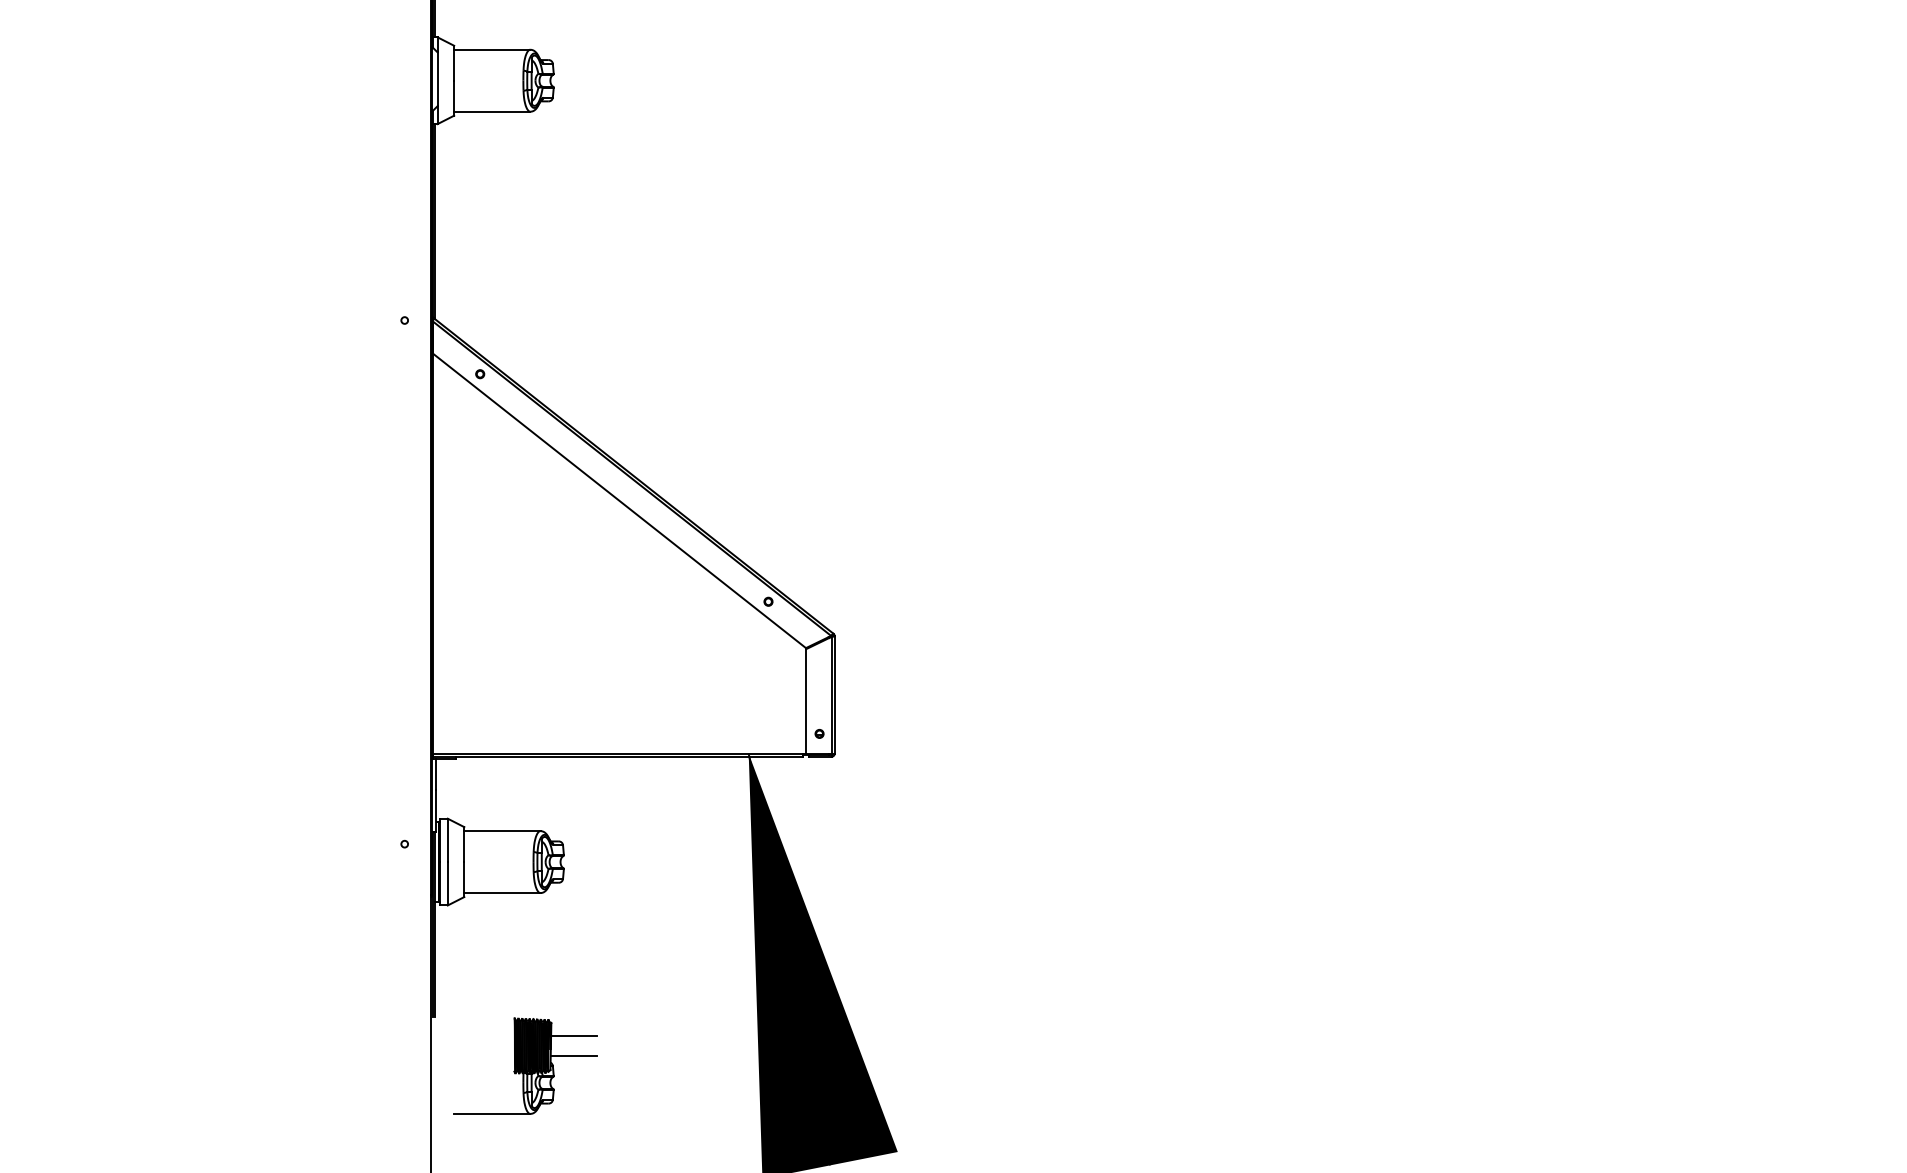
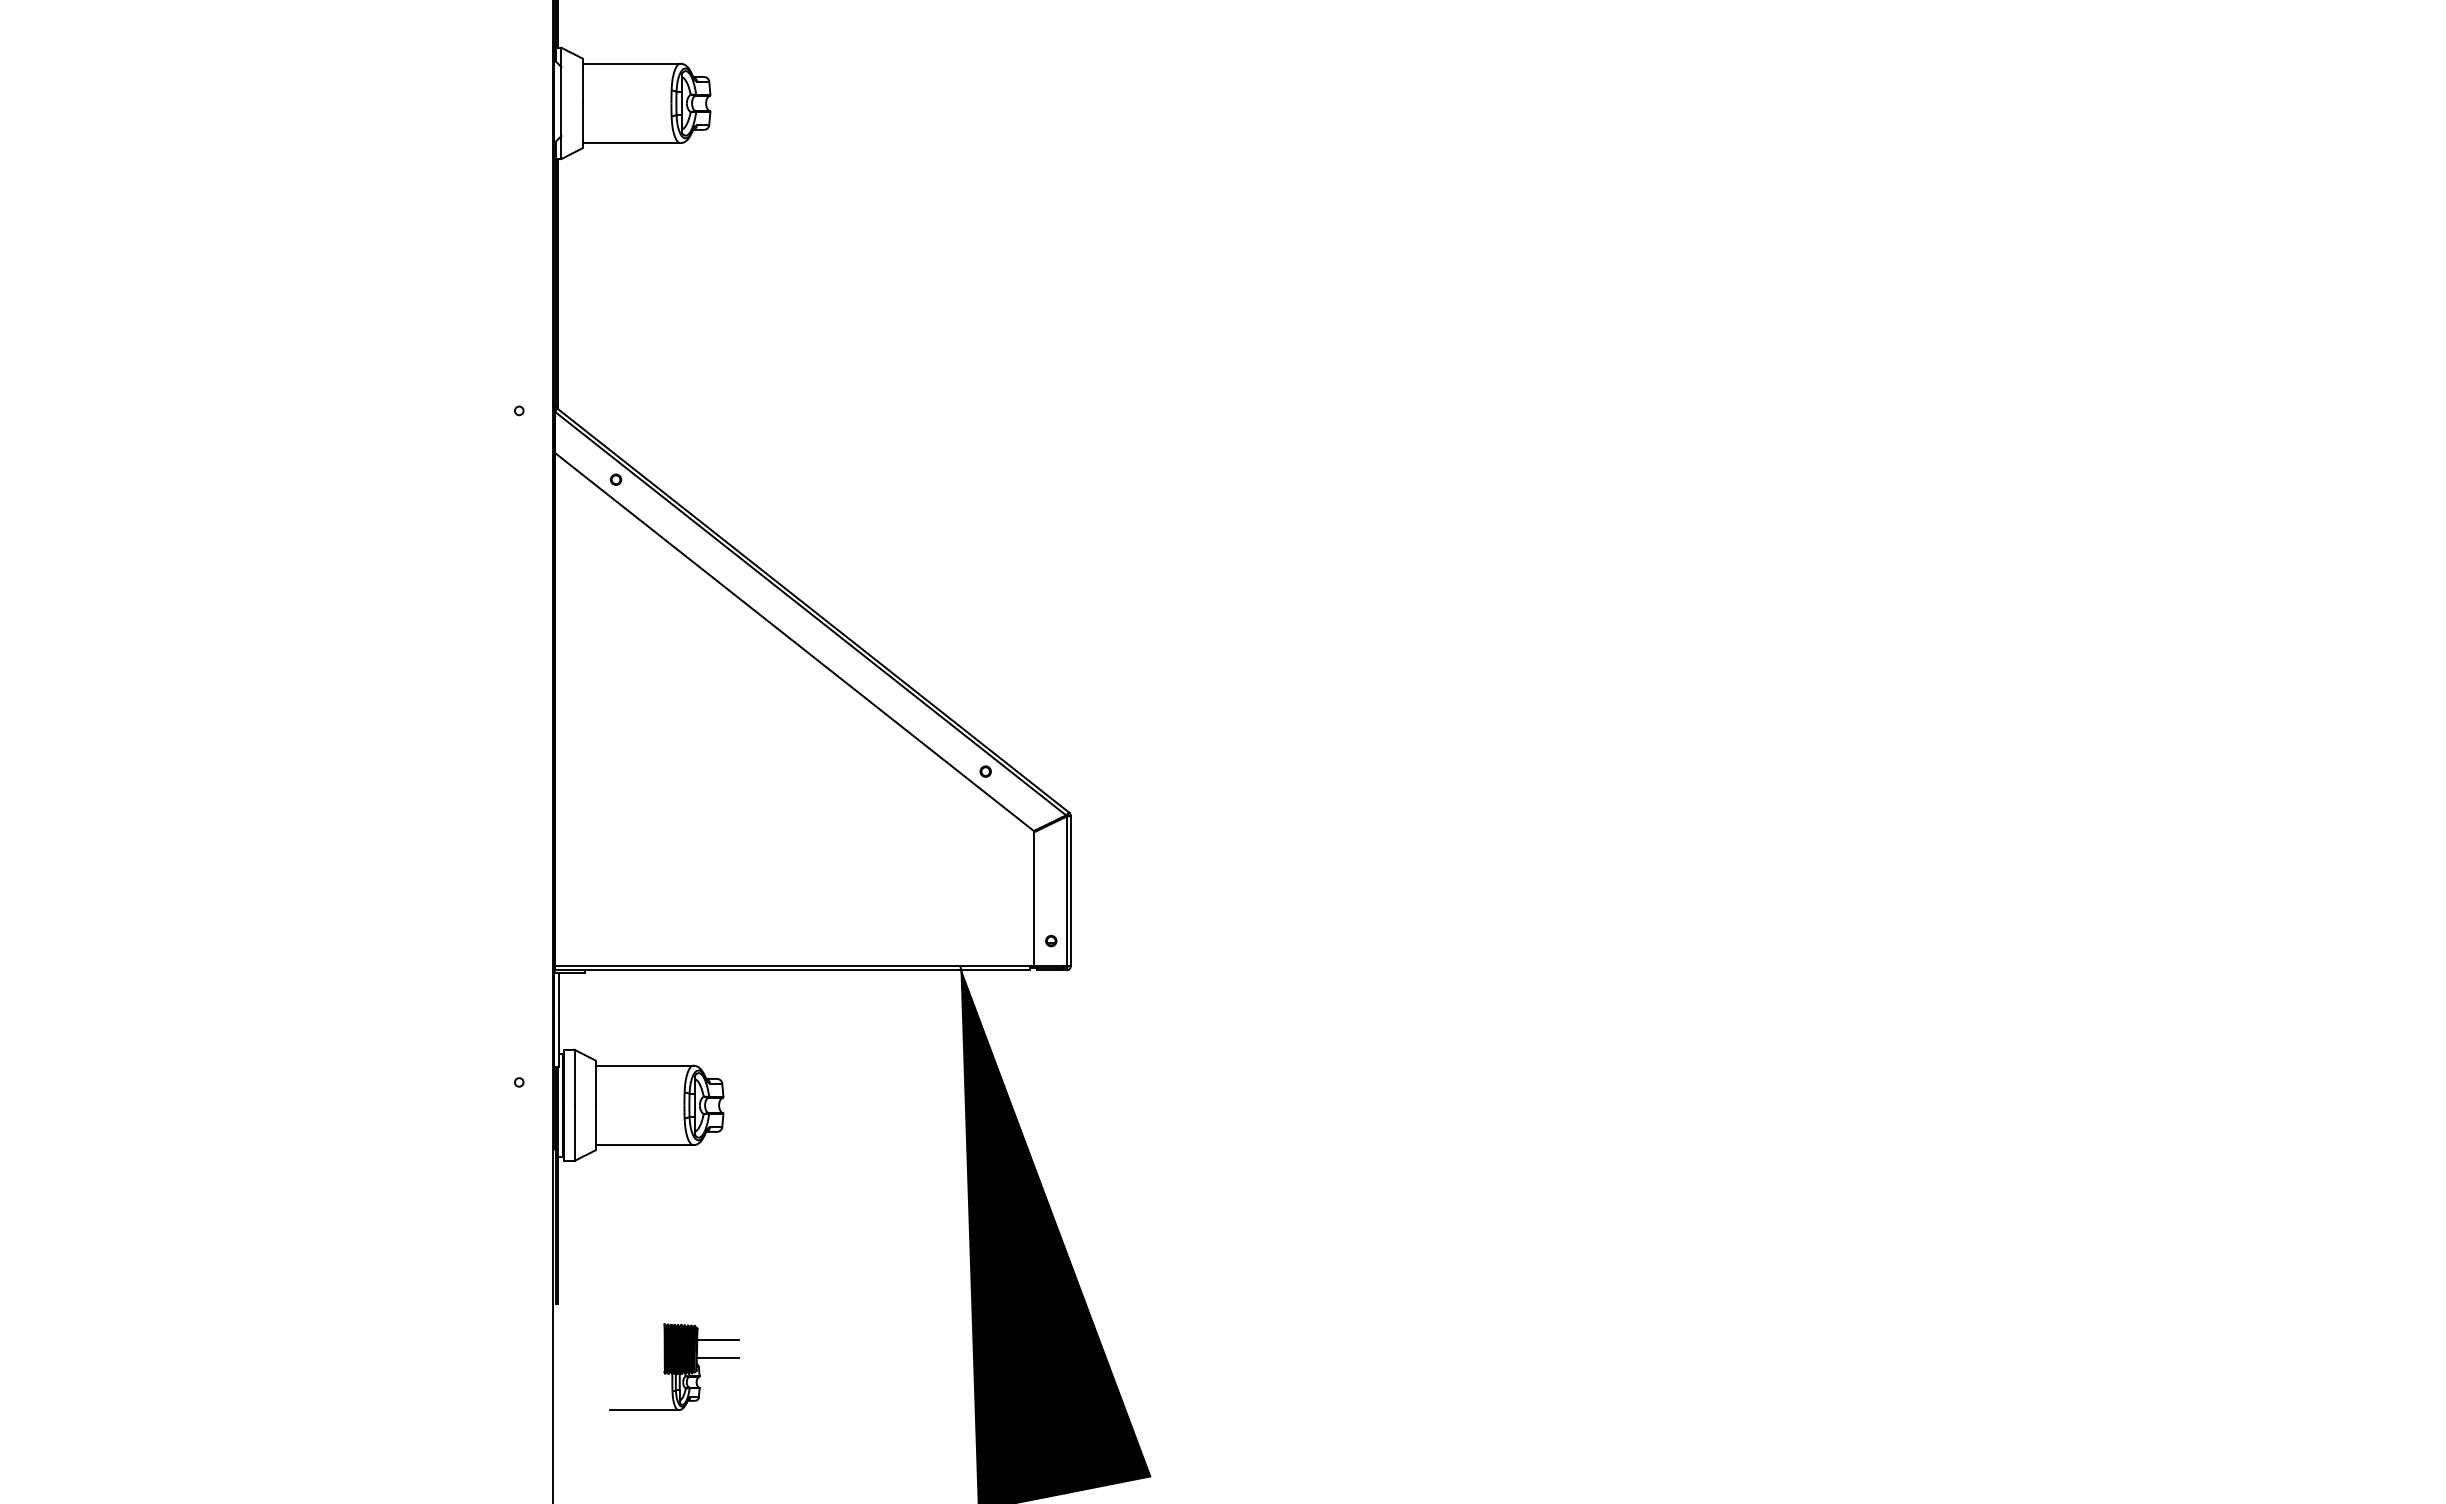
part: (525, 1066) -> (674, 1367), size x0.7

